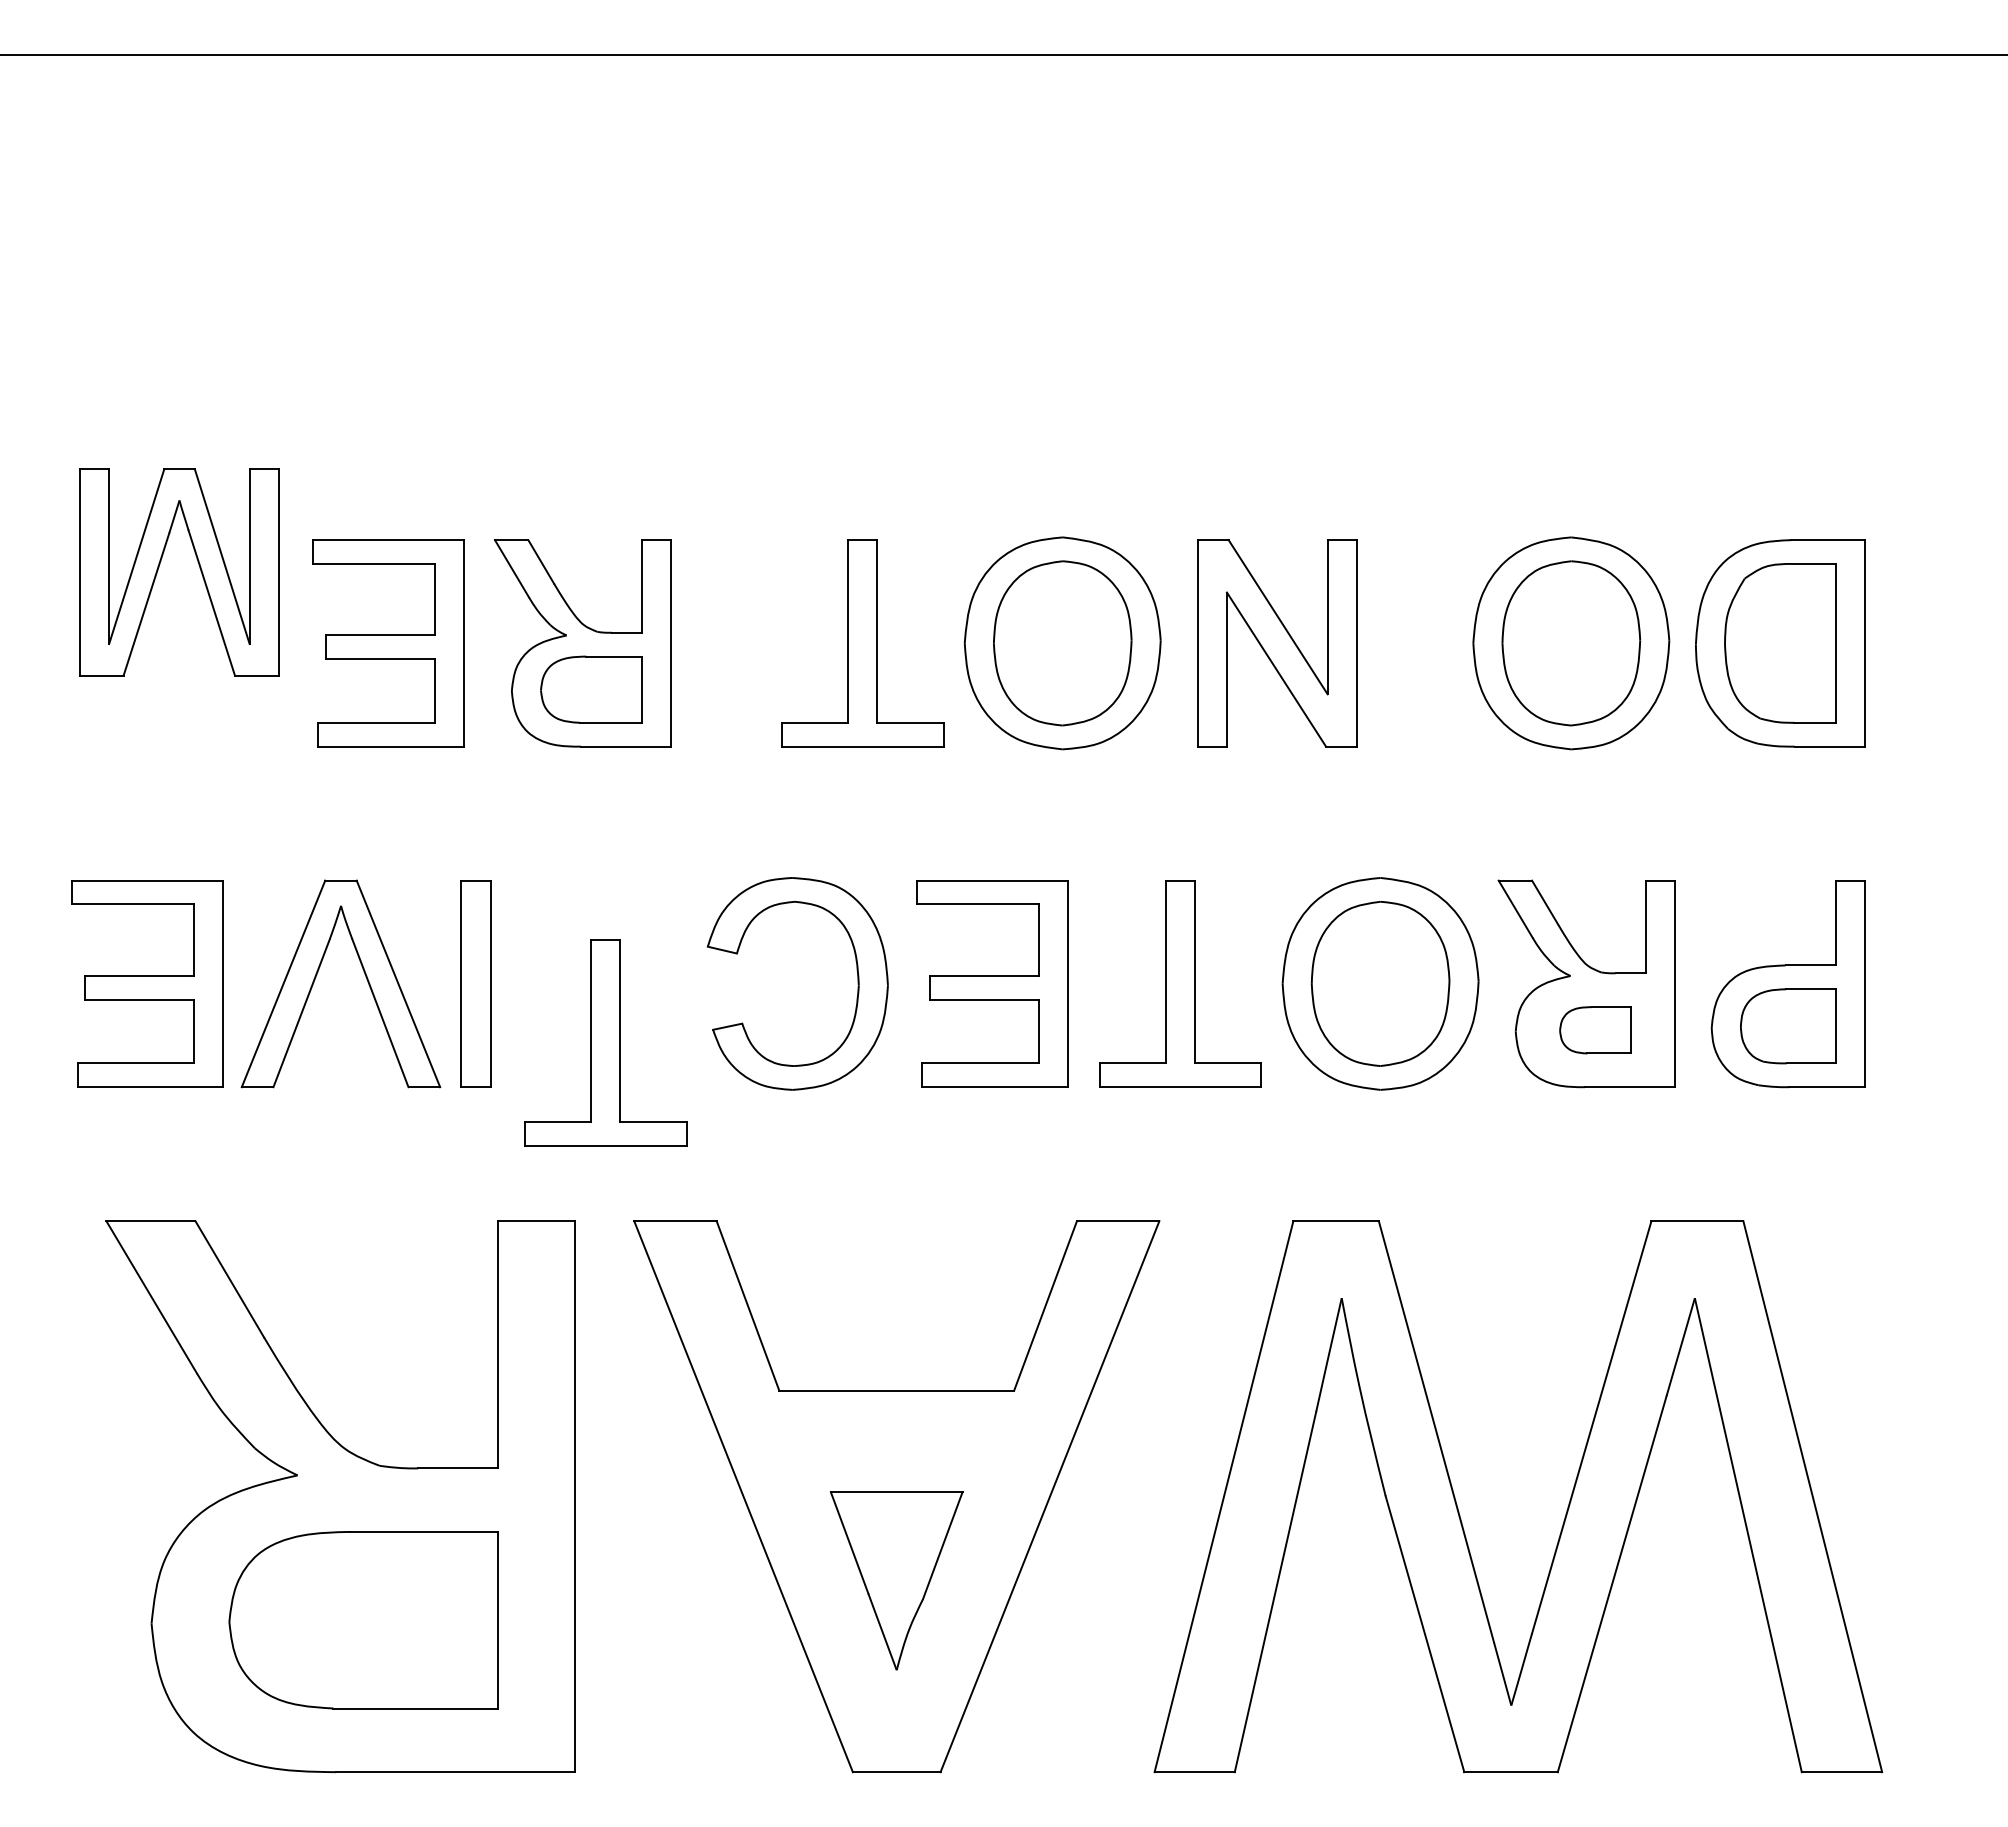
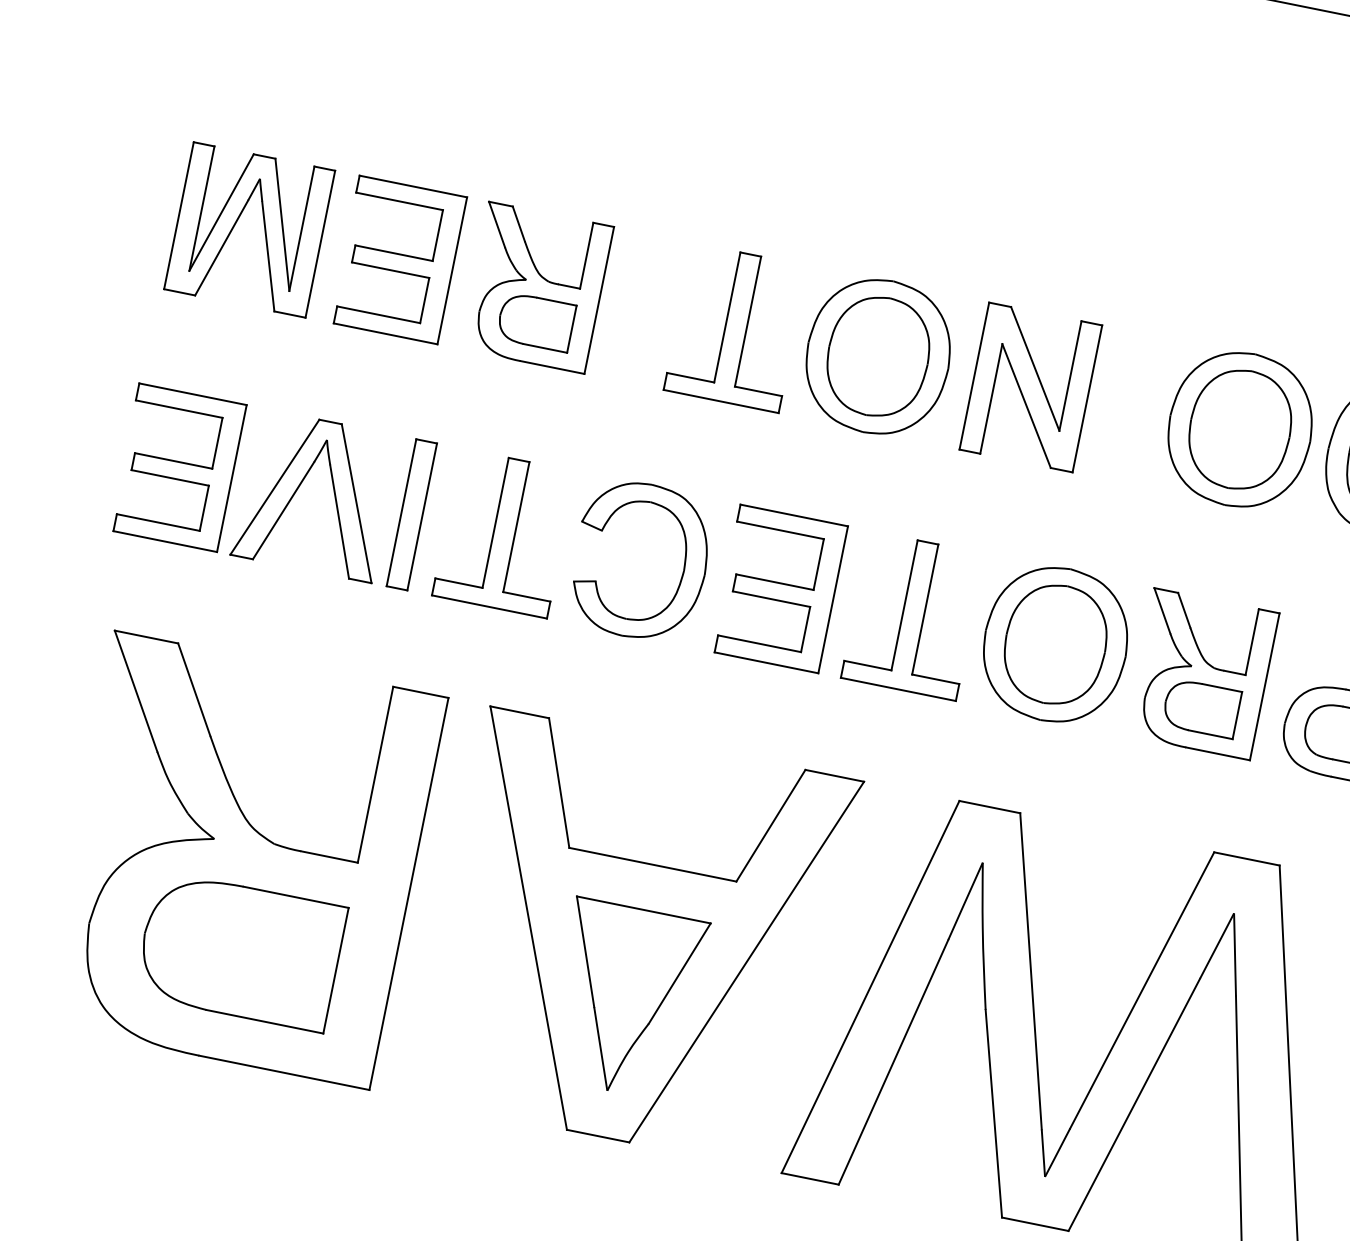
part: (198, 565) -> (264, 227), moved
part: (1595, 1030) -> (1201, 708), size x1.43
part: (605, 1042) -> (504, 533), moved
part: (896, 1580) -> (625, 999), size x1.43

